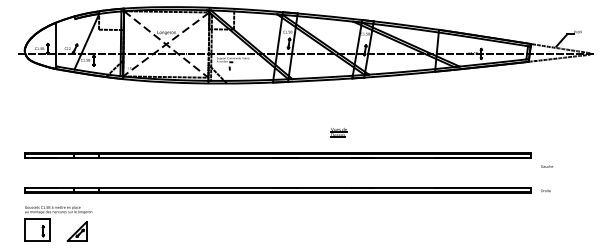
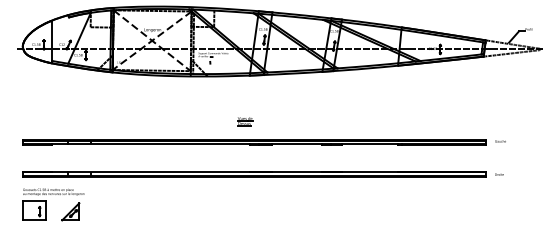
part: (339, 132) -> (245, 121), moved
text: (547, 166) -> (500, 141), moved

